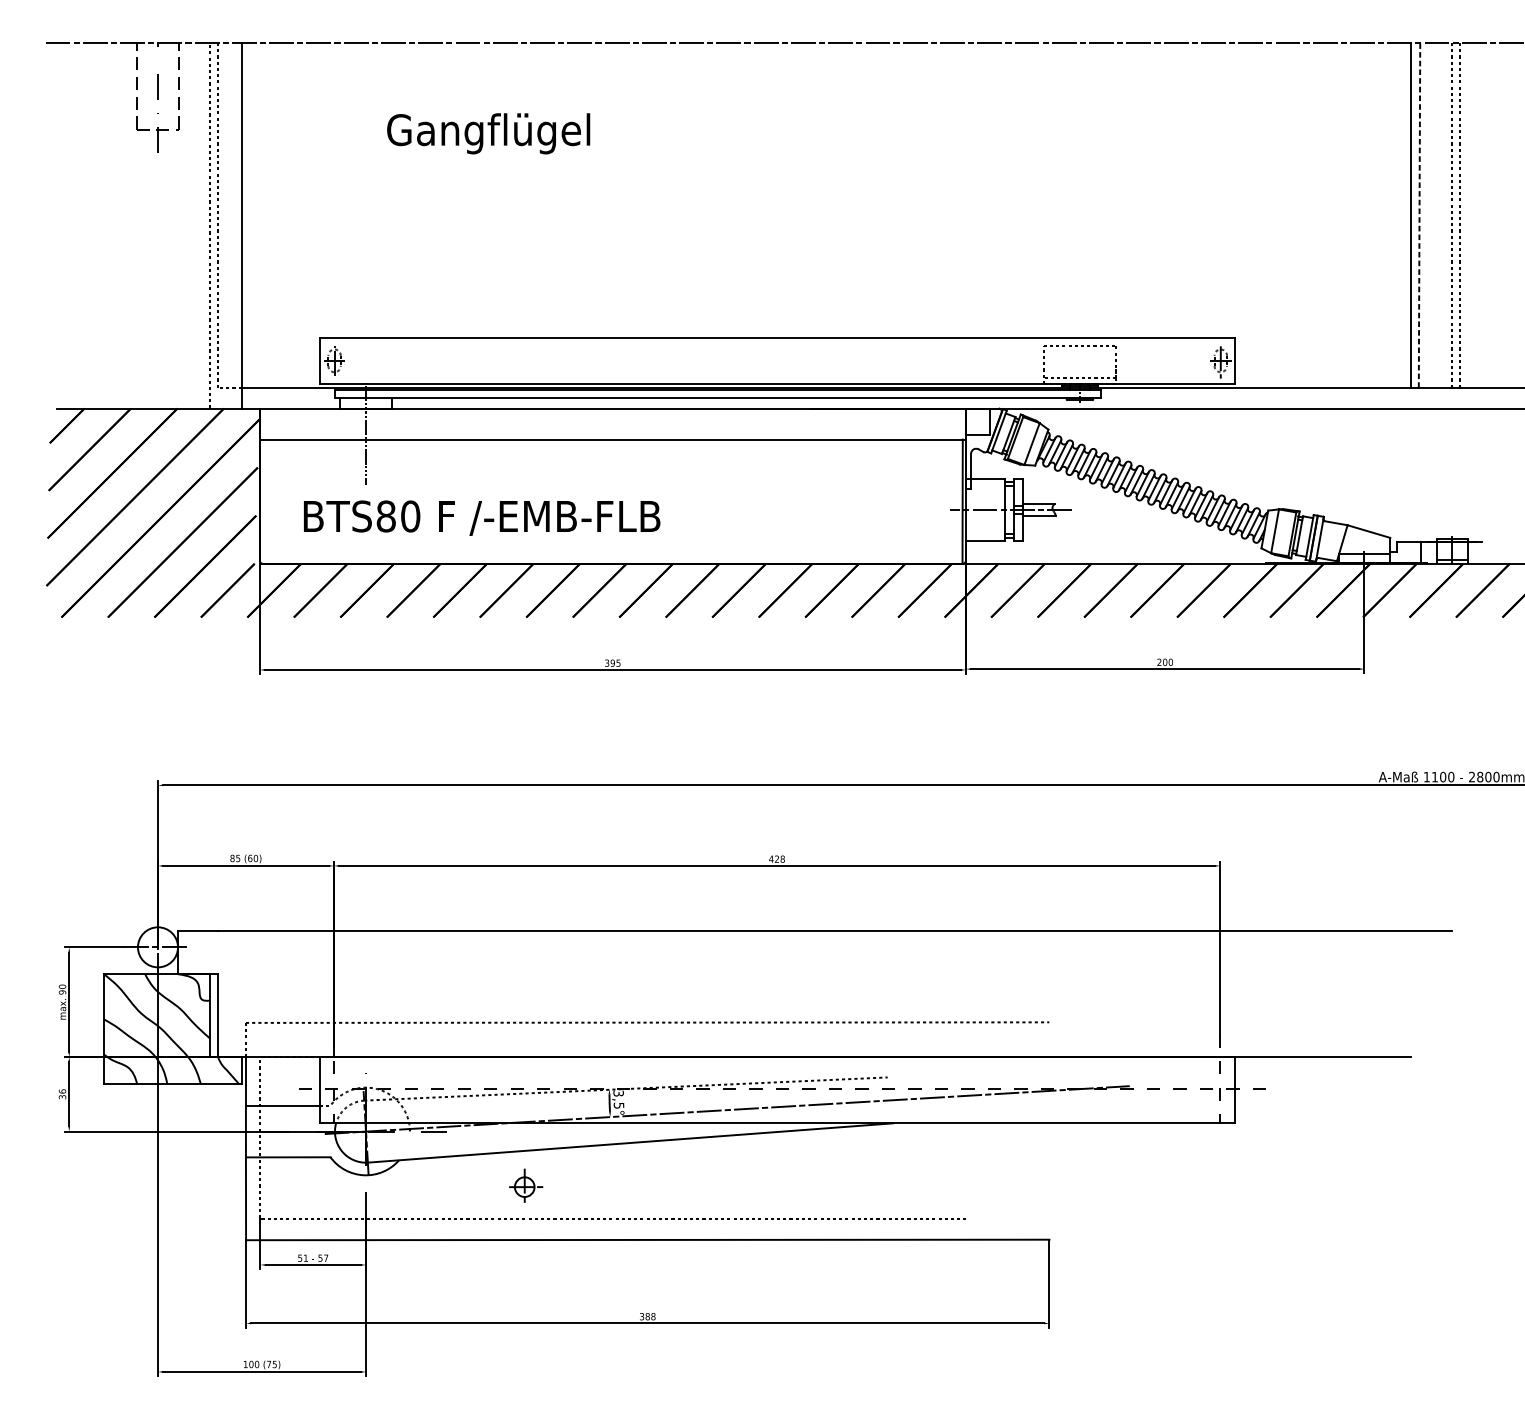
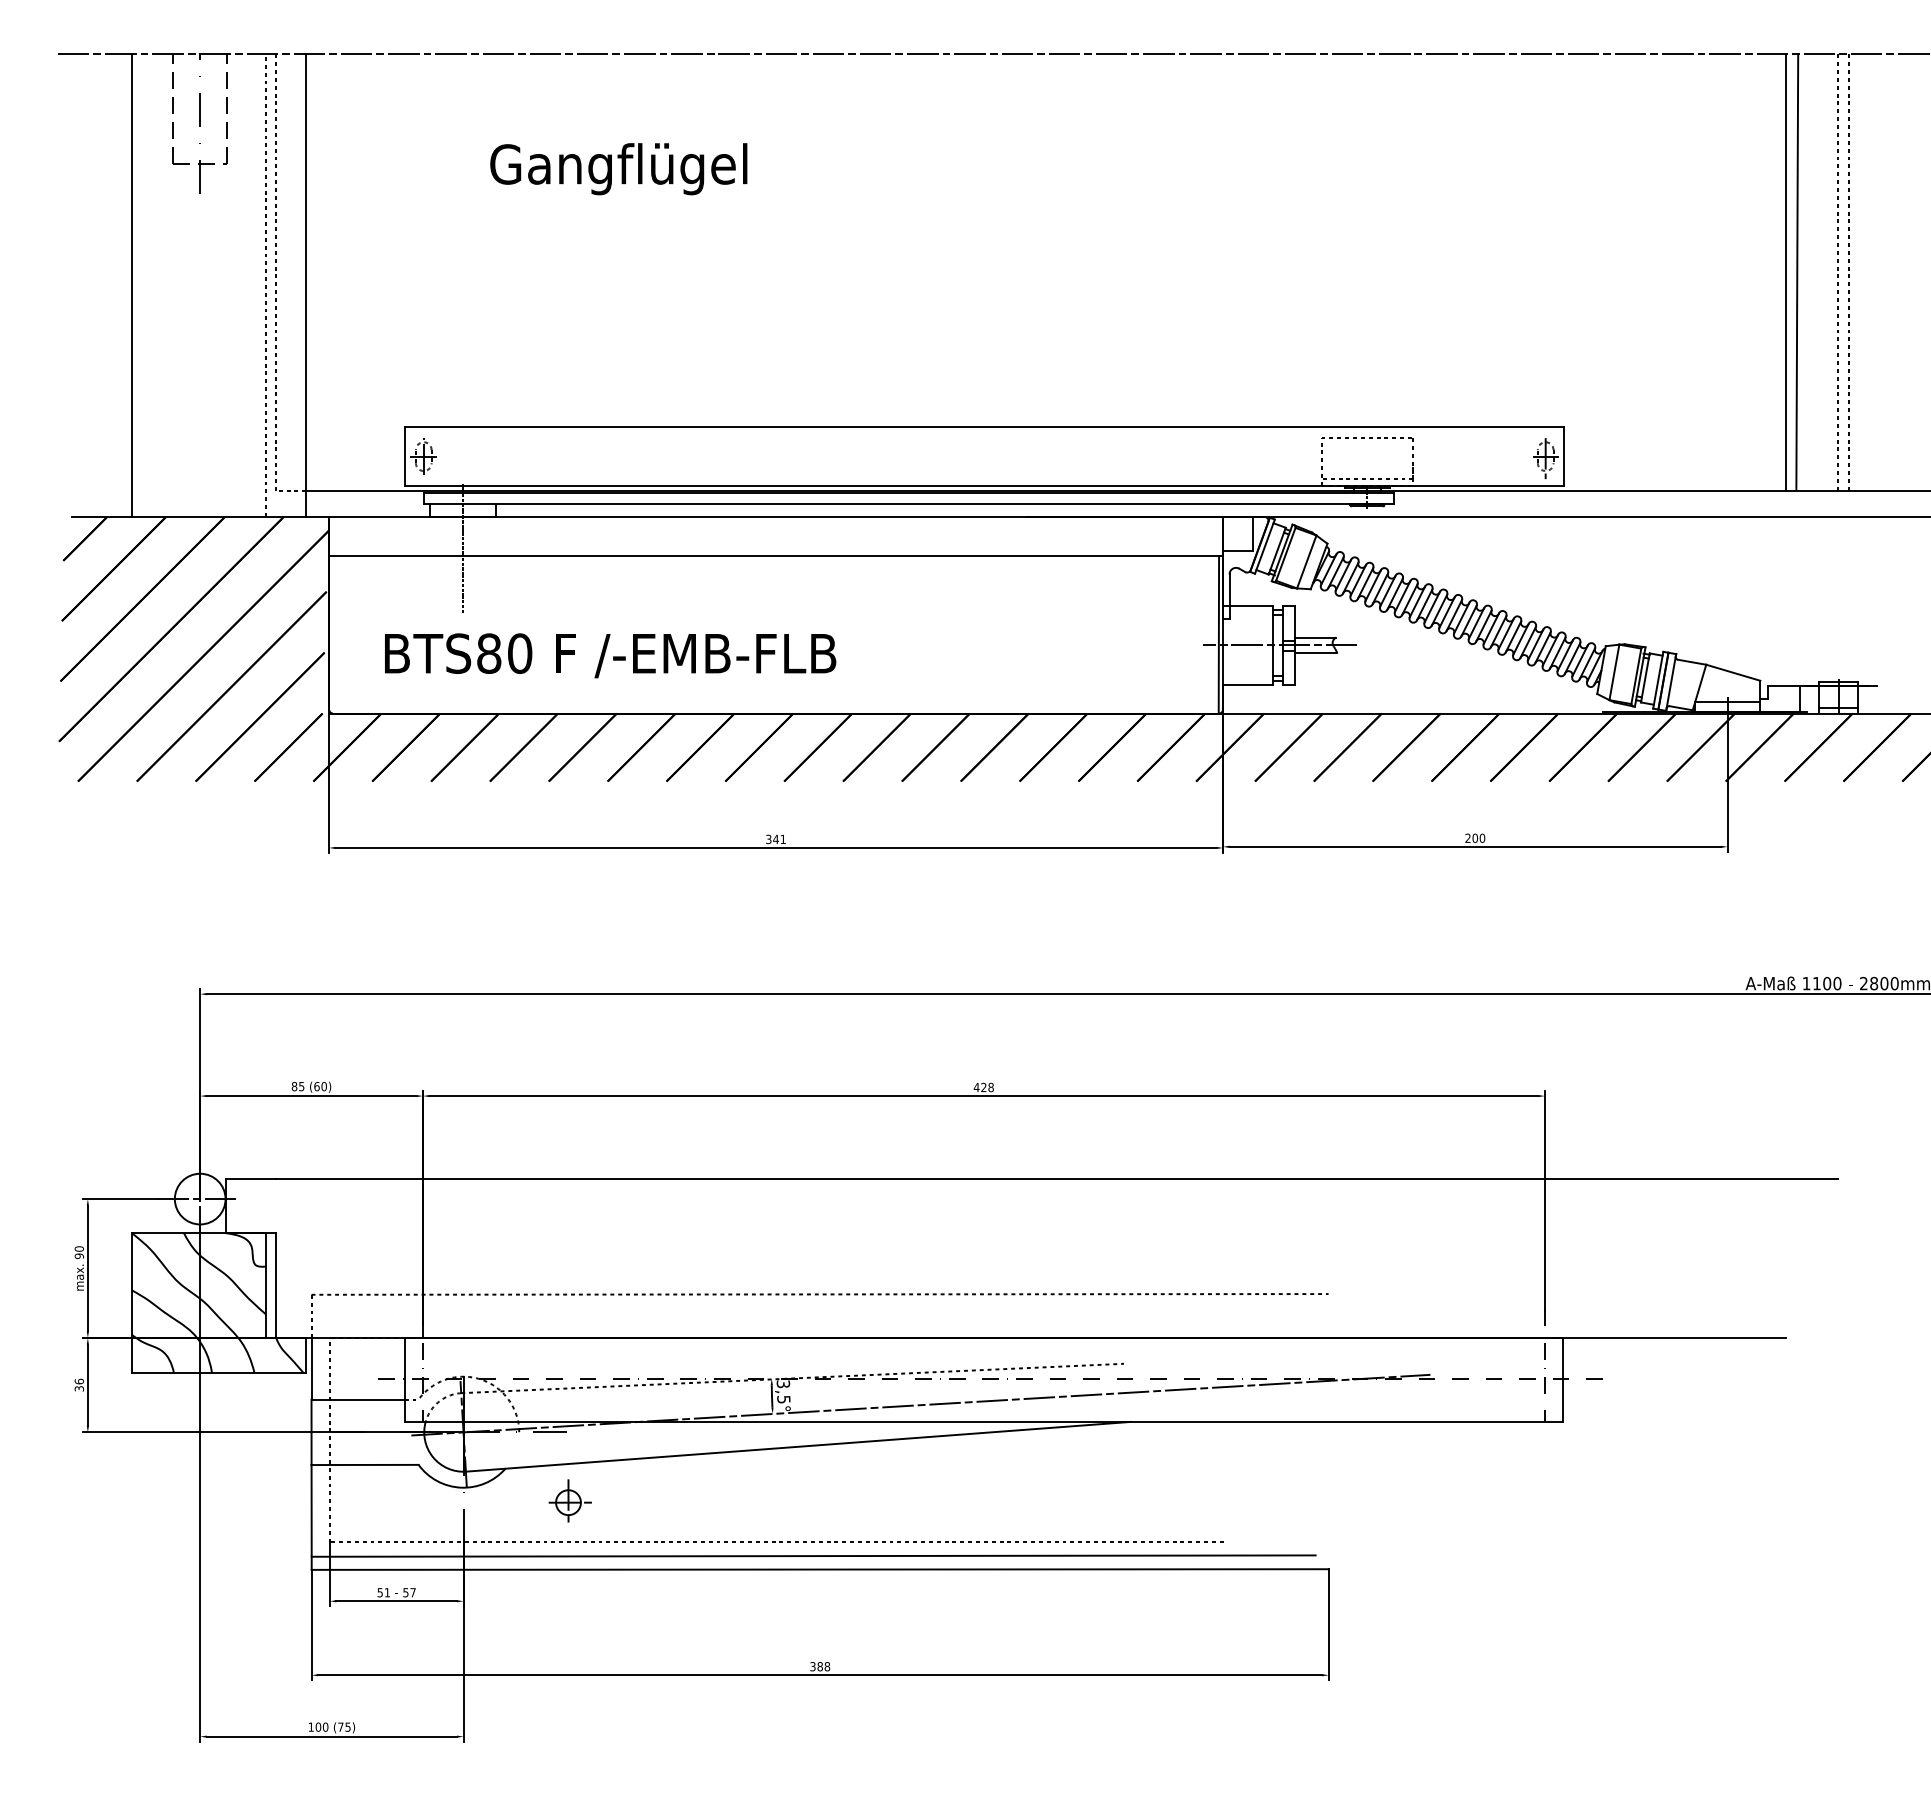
line: (1419, 214) -> (1797, 271), dashed -> solid
line: (103, 225) -> (131, 285), added
text: (615, 663) -> (779, 839), 395 -> 341
part: (525, 1185) -> (569, 1500), moved
line: (642, 1228) -> (813, 1555), added

